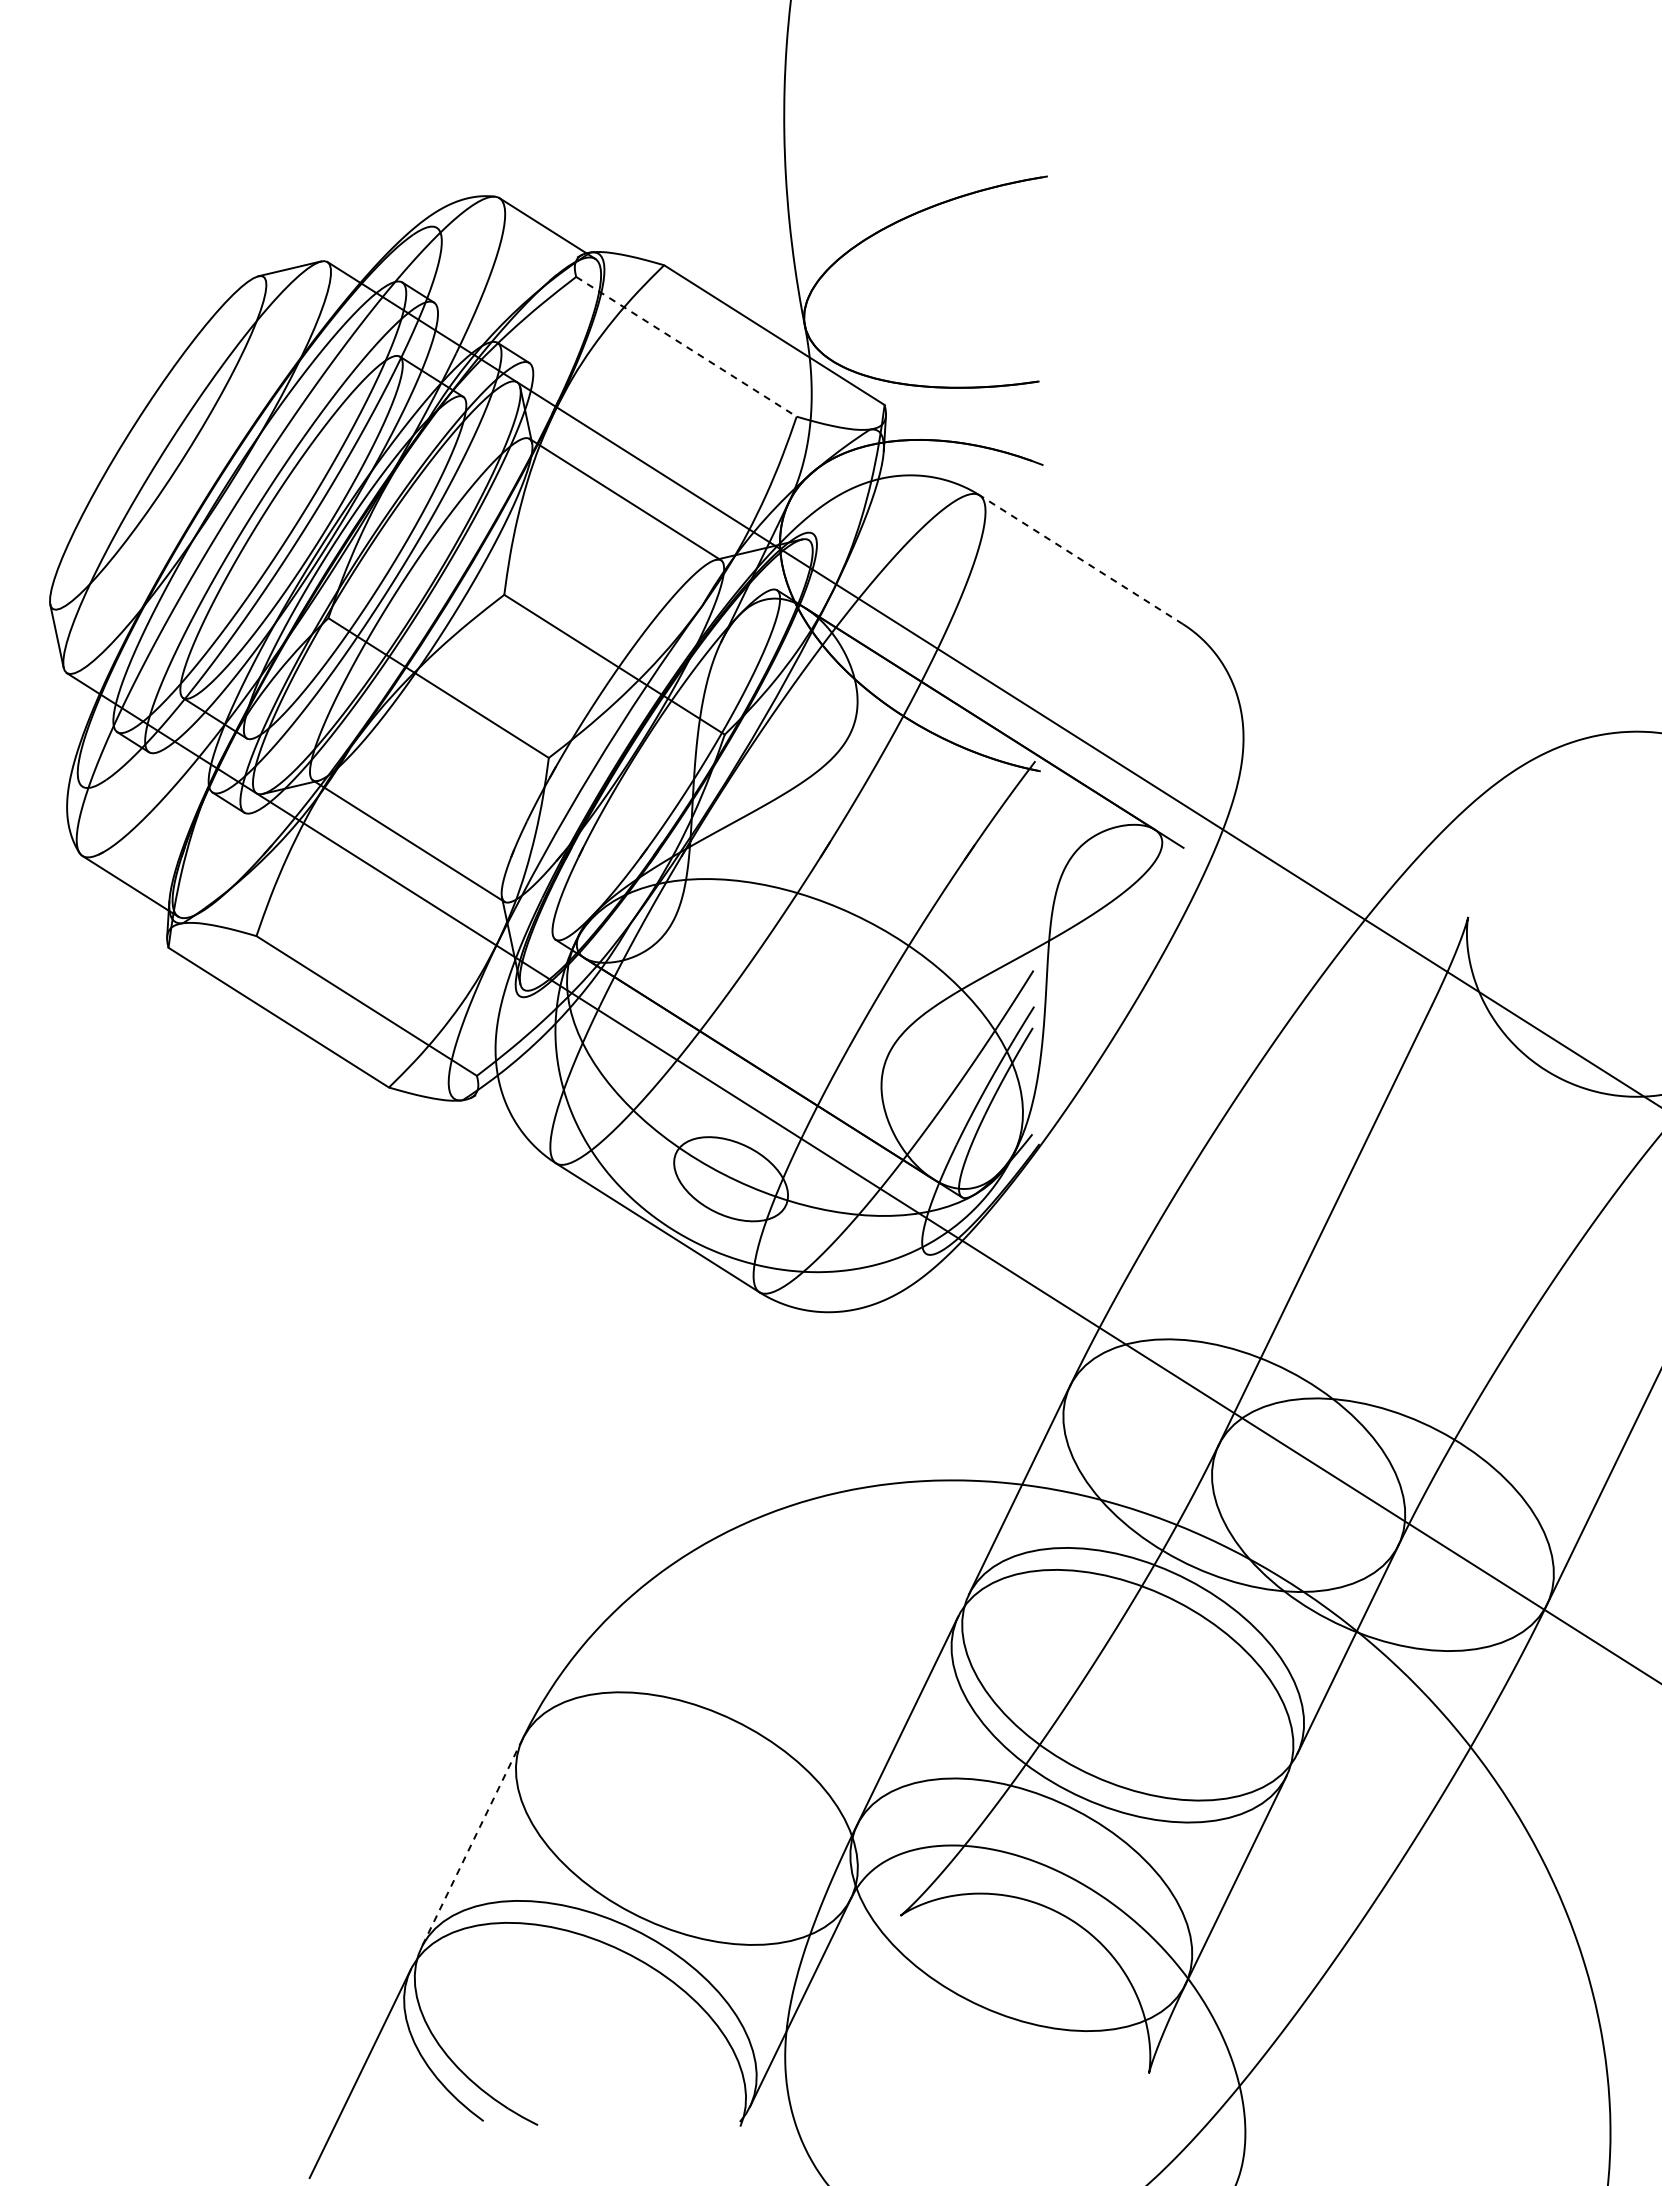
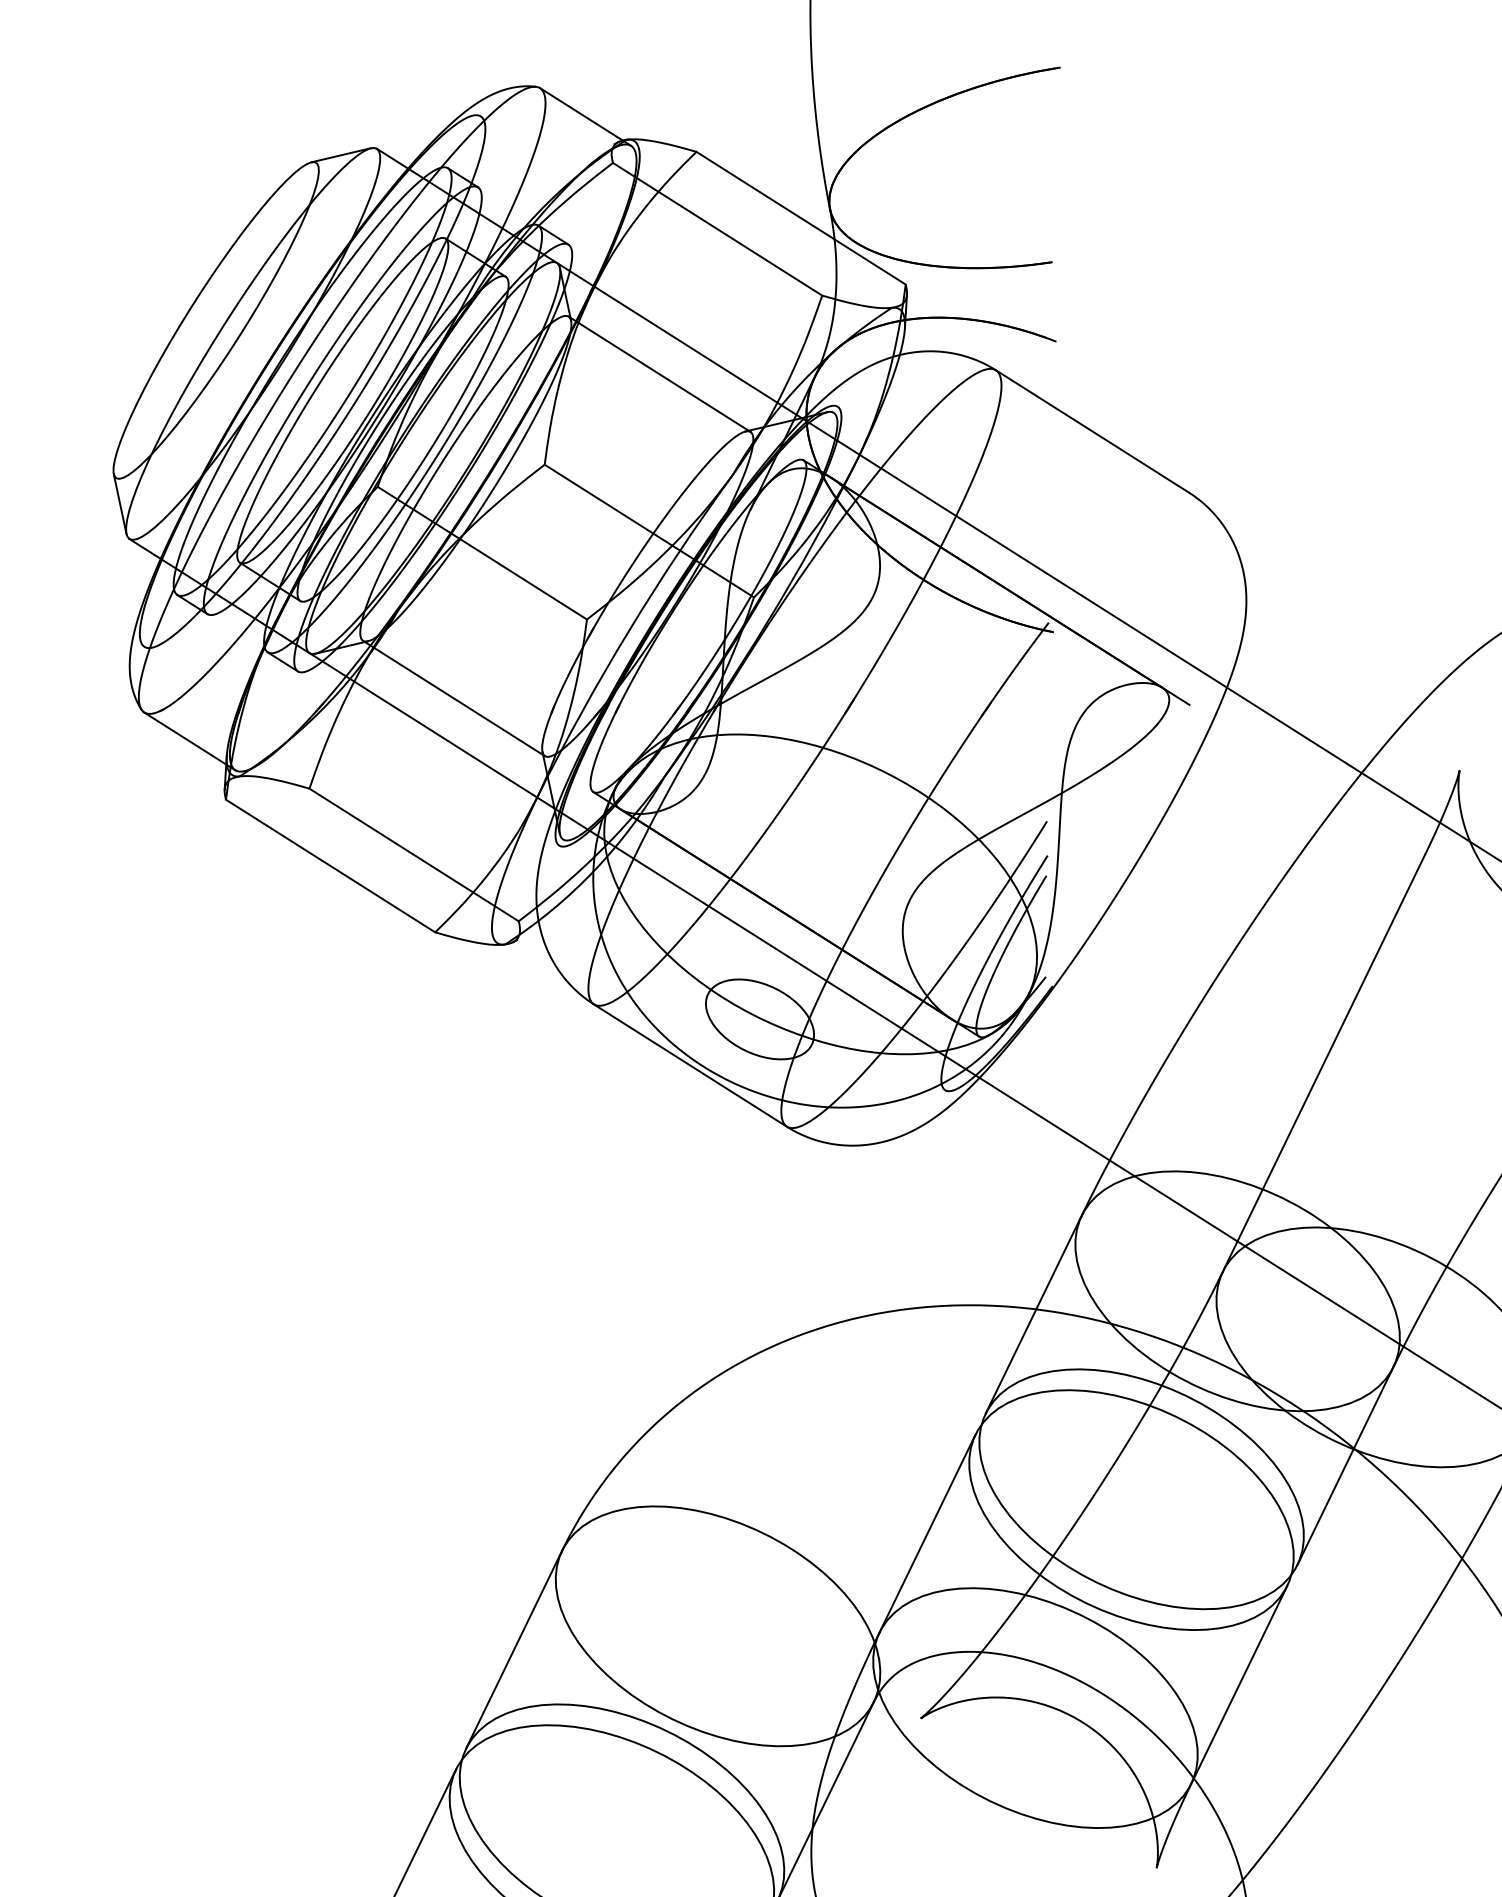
line: (686, 346) -> (717, 228), dashed -> solid
line: (1080, 559) -> (1091, 431), dashed -> solid
line: (472, 1843) -> (514, 1649), dashed -> solid

